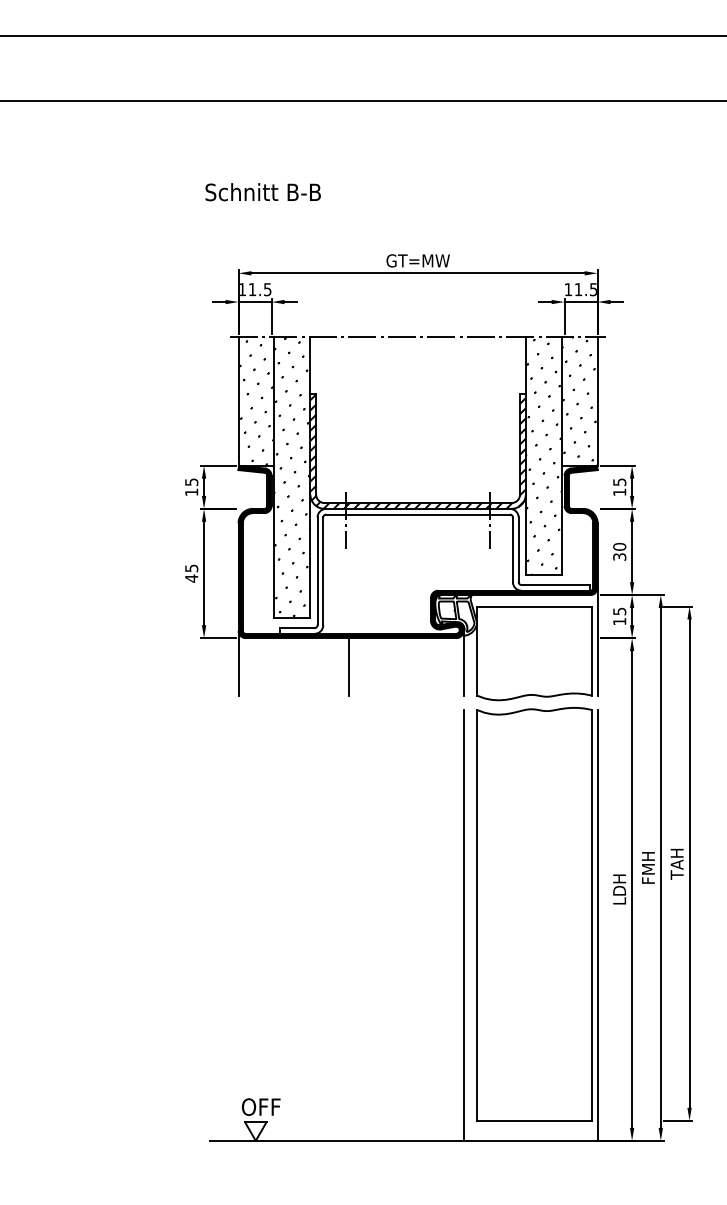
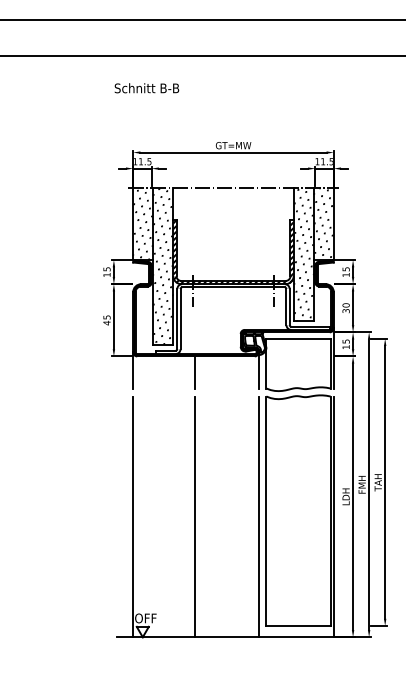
text: (262, 192) -> (146, 88), moved
line: (239, 924) -> (133, 516), added
line: (348, 924) -> (194, 516), added

